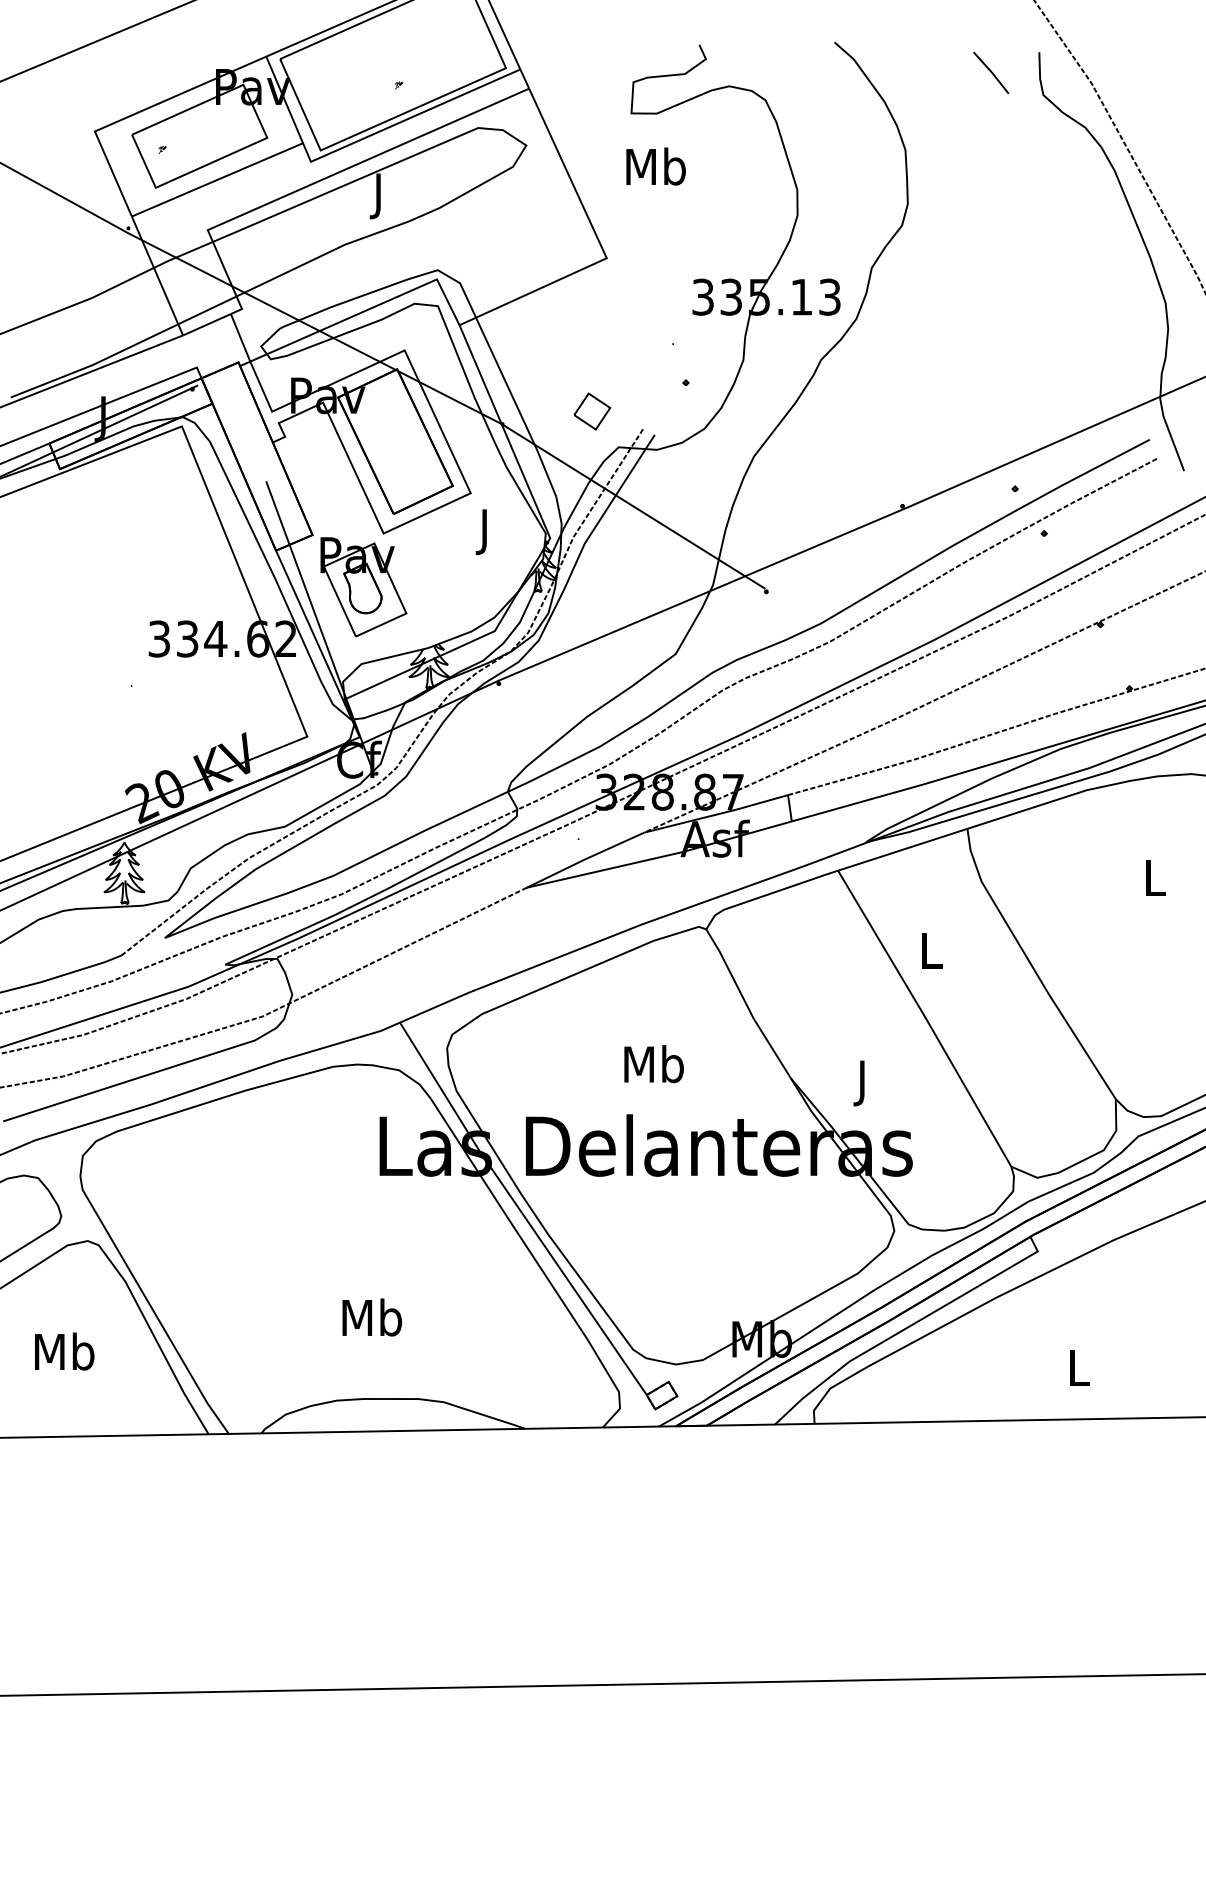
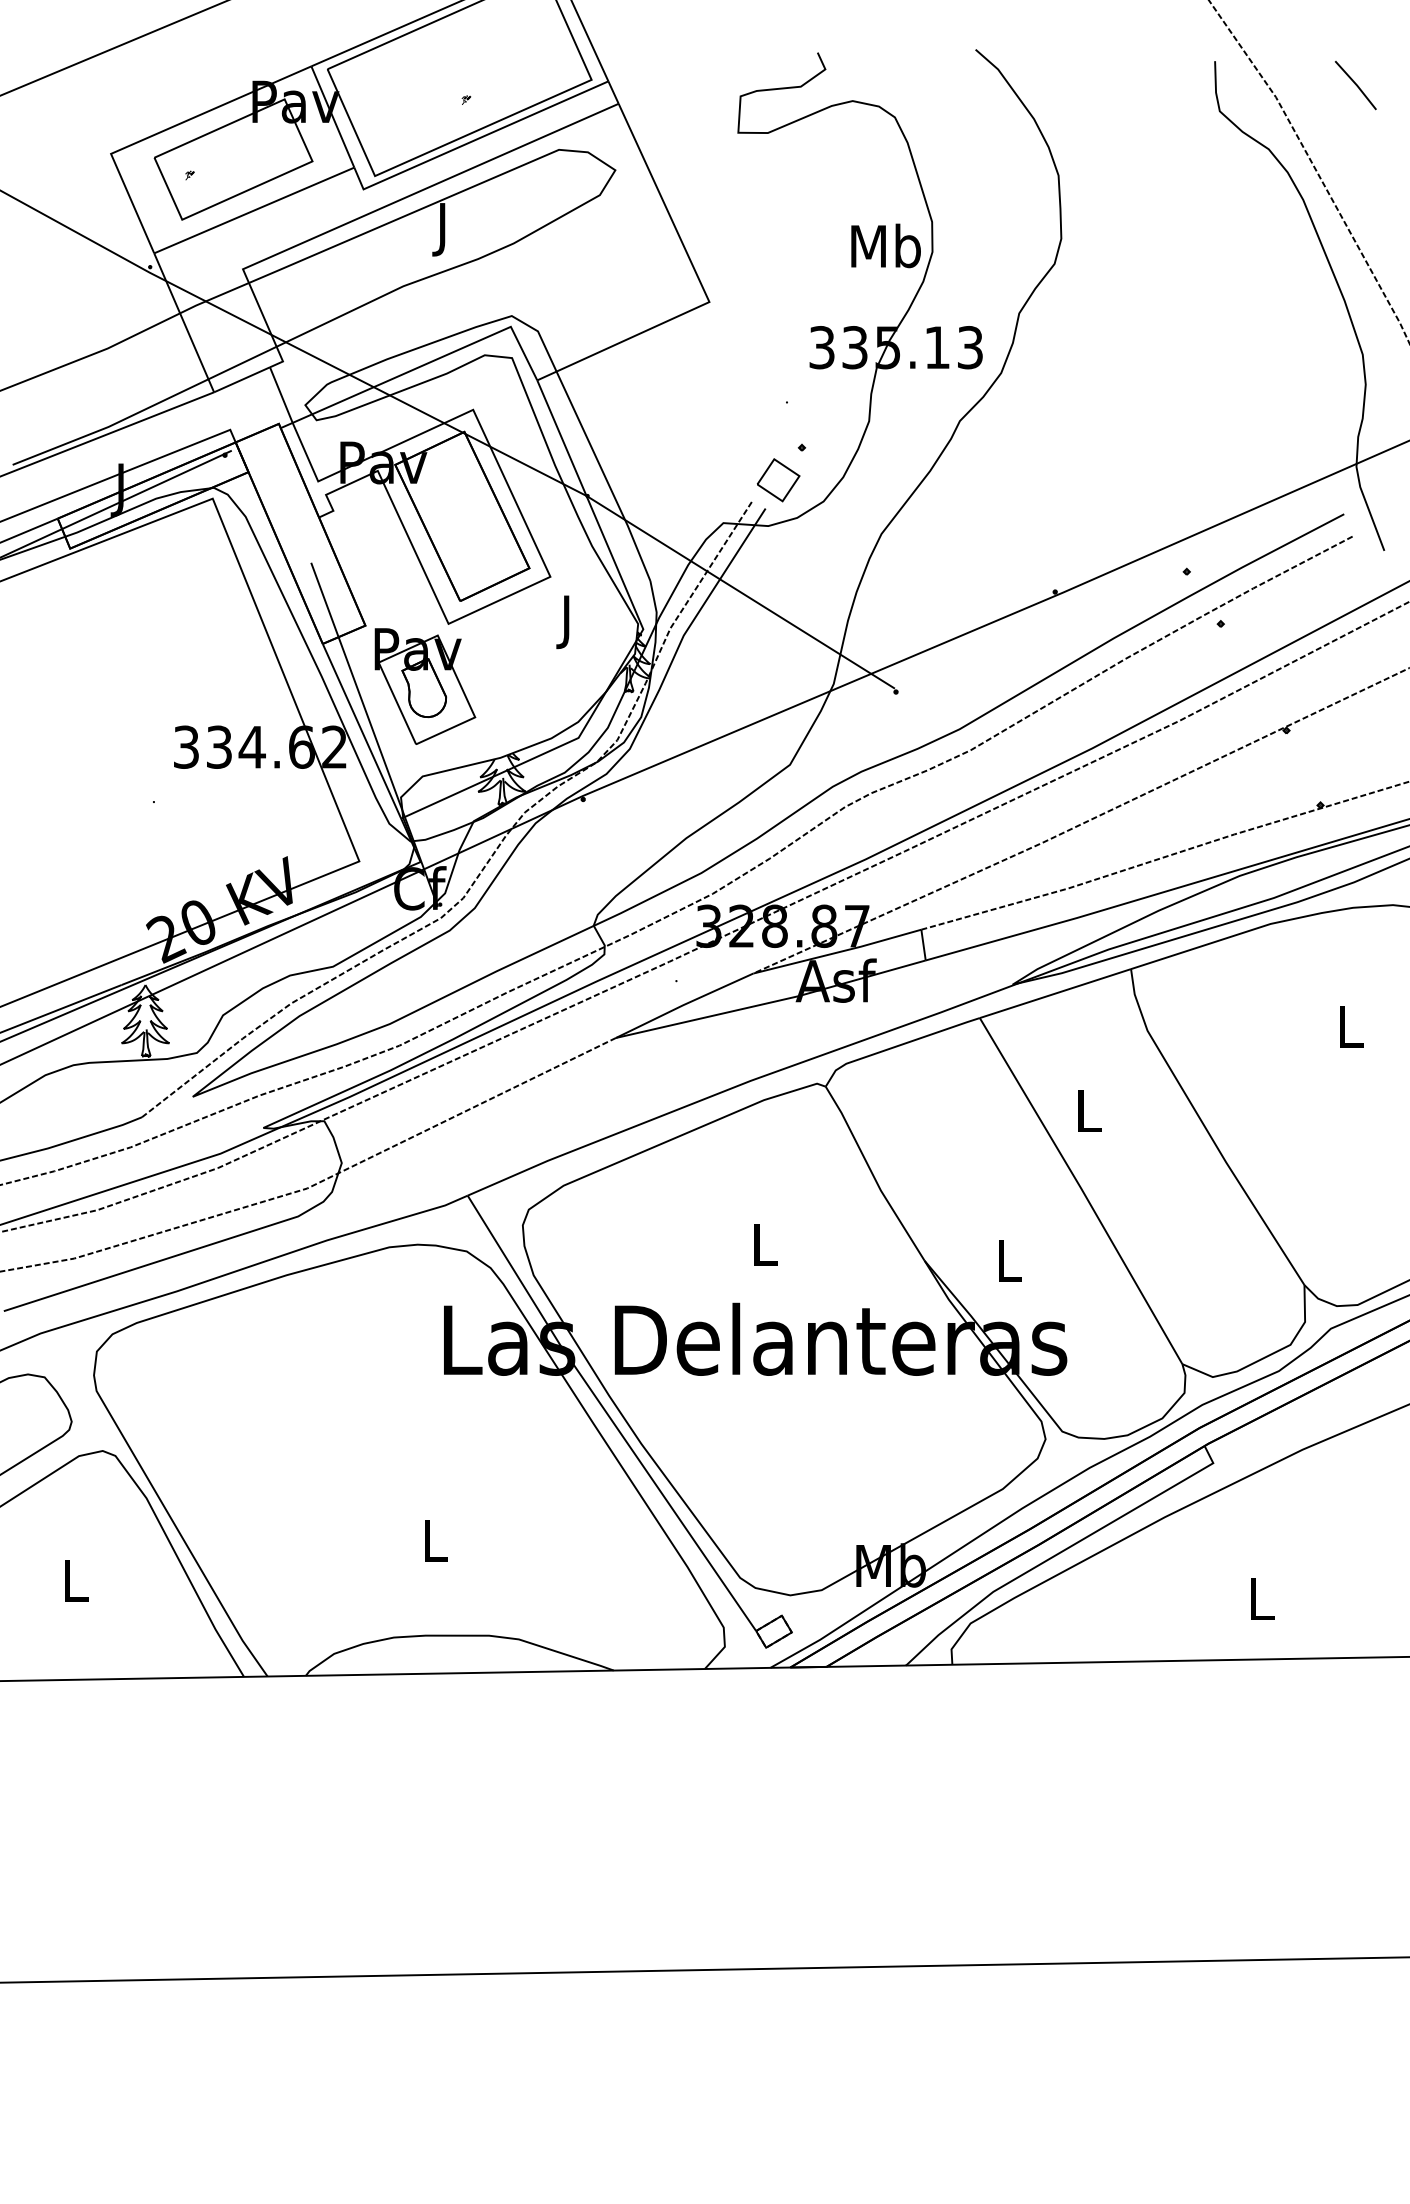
line: (990, 72) -> (1355, 85), moved
text: (655, 166) -> (885, 245), moved
part: (592, 411) -> (778, 480), moved
text: (653, 1064) -> (764, 1244), Mb -> L
text: (863, 1083) -> (1009, 1266), J -> L
text: (372, 1317) -> (435, 1540), Mb -> L
text: (64, 1351) -> (75, 1580), Mb -> L

